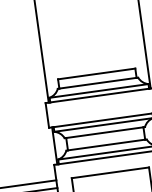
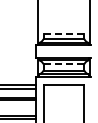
line: (95, 74) -> (63, 34), solid -> dashed
line: (104, 133) -> (63, 64), solid -> dashed

